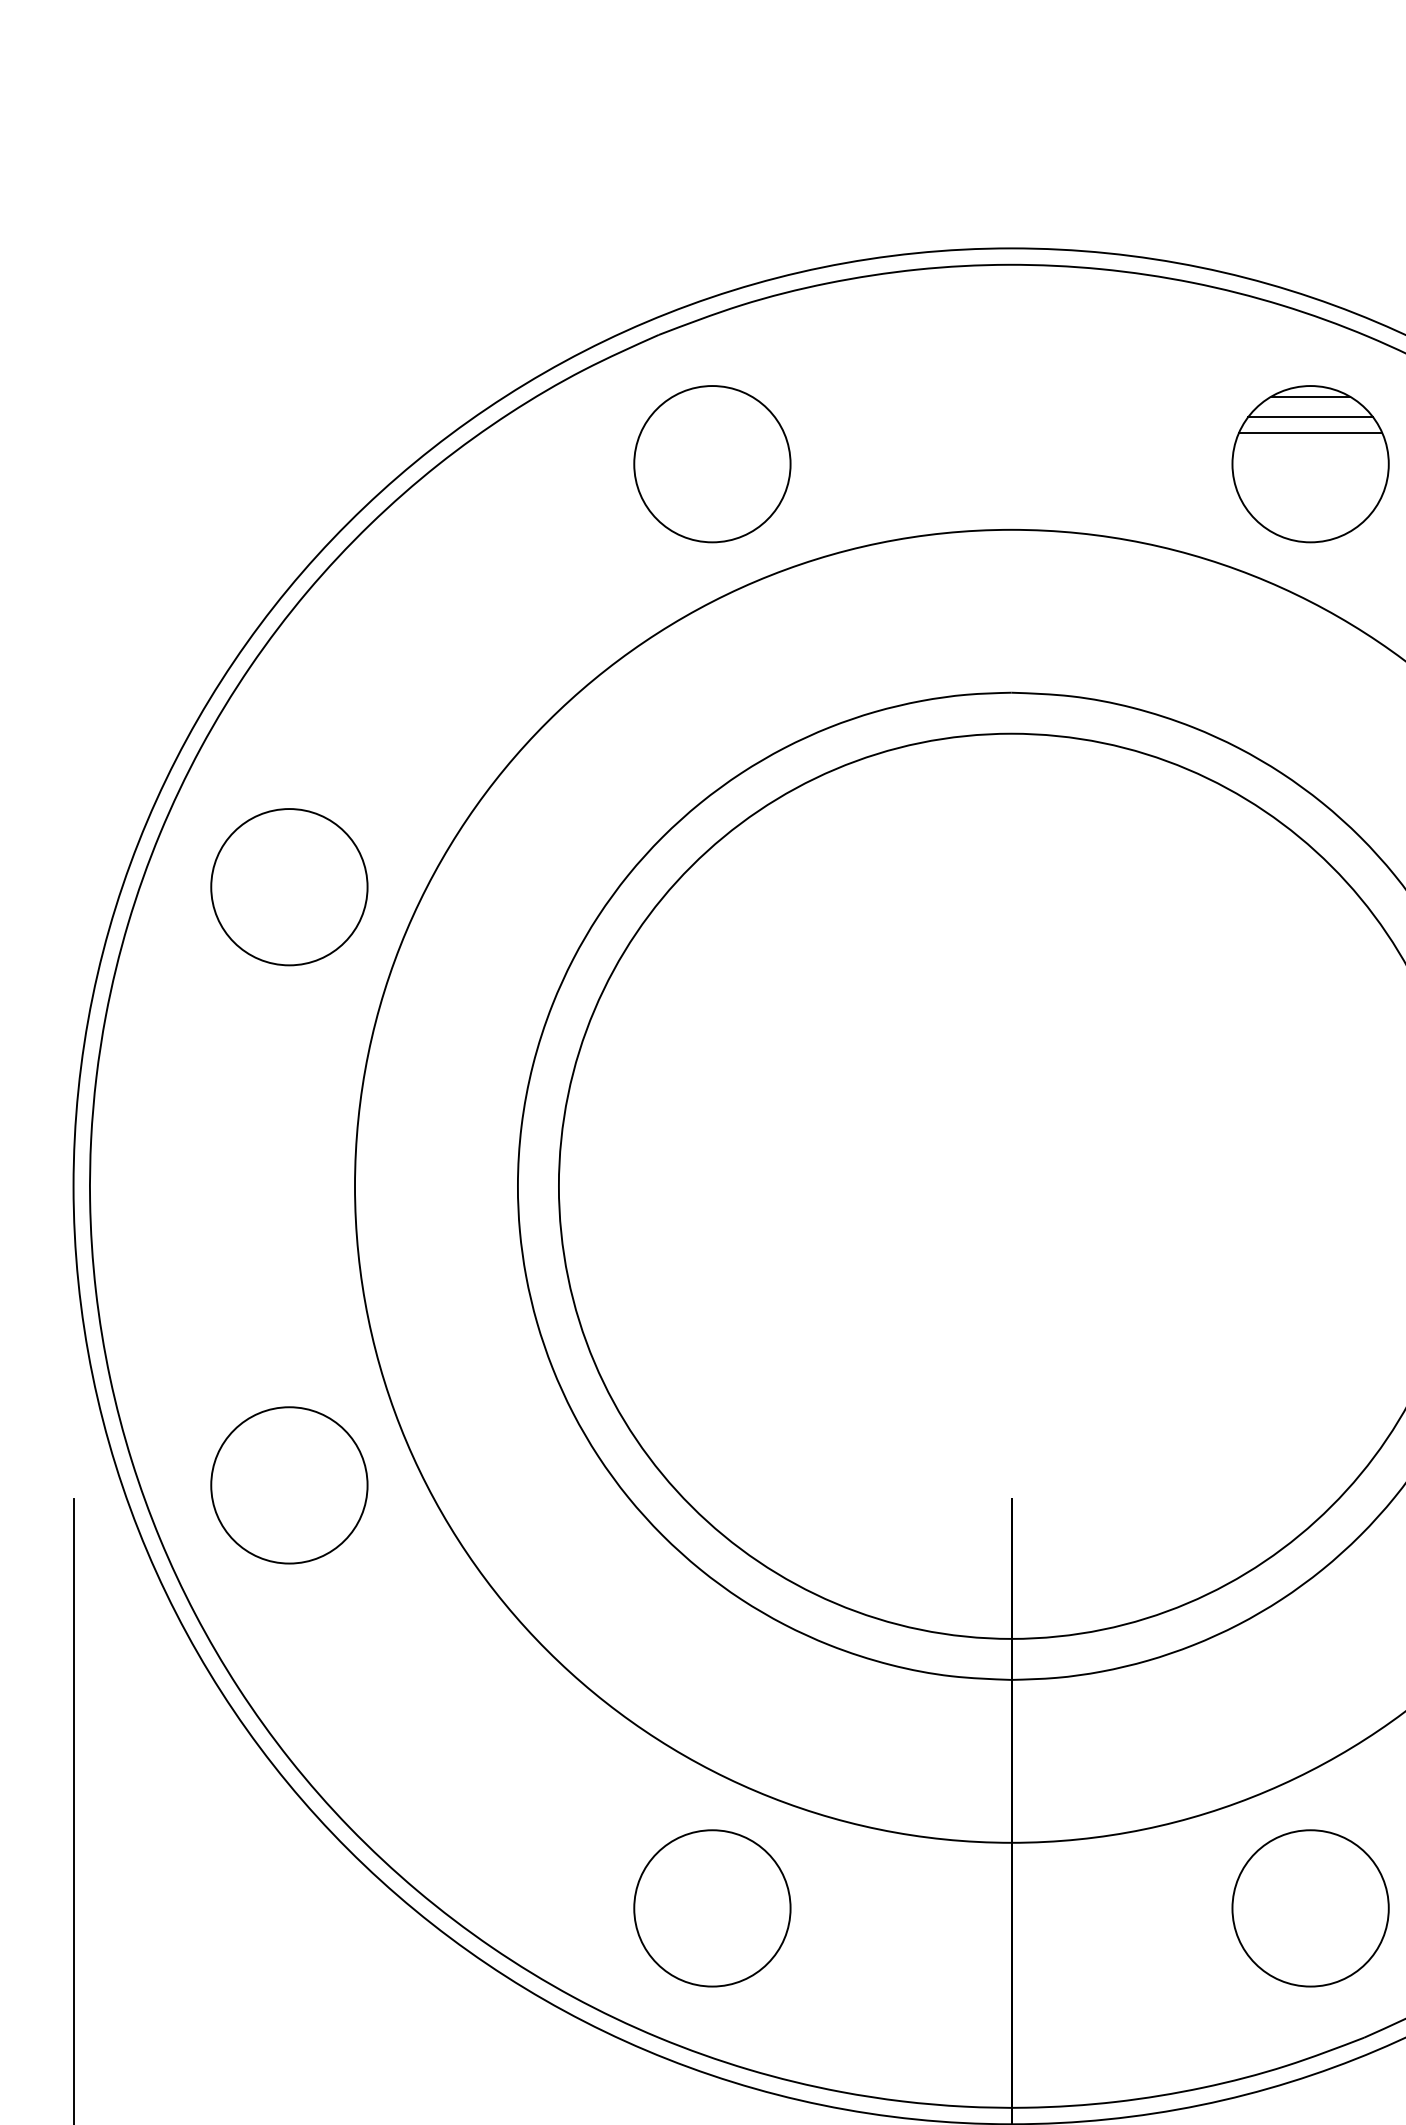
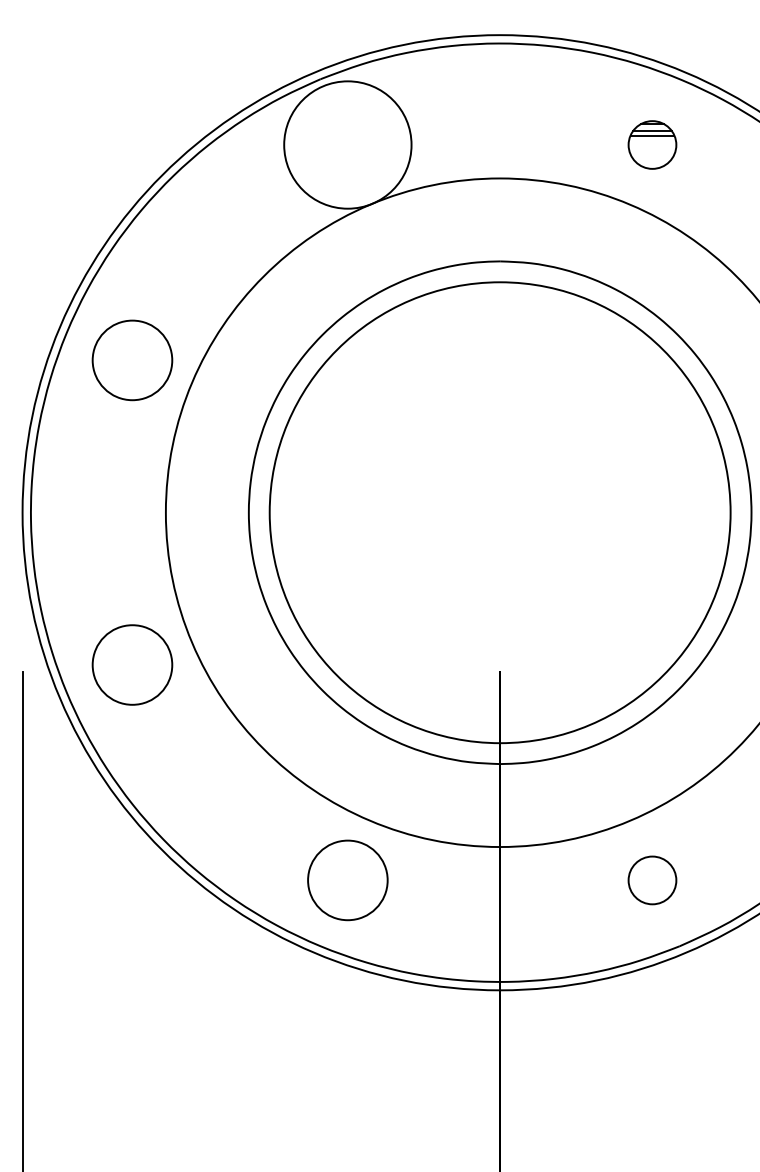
circle: (711, 463) -> (347, 144), size x1.6
part: (1310, 463) -> (652, 144), size x0.6
circle: (1310, 1908) -> (652, 880), size x0.6

